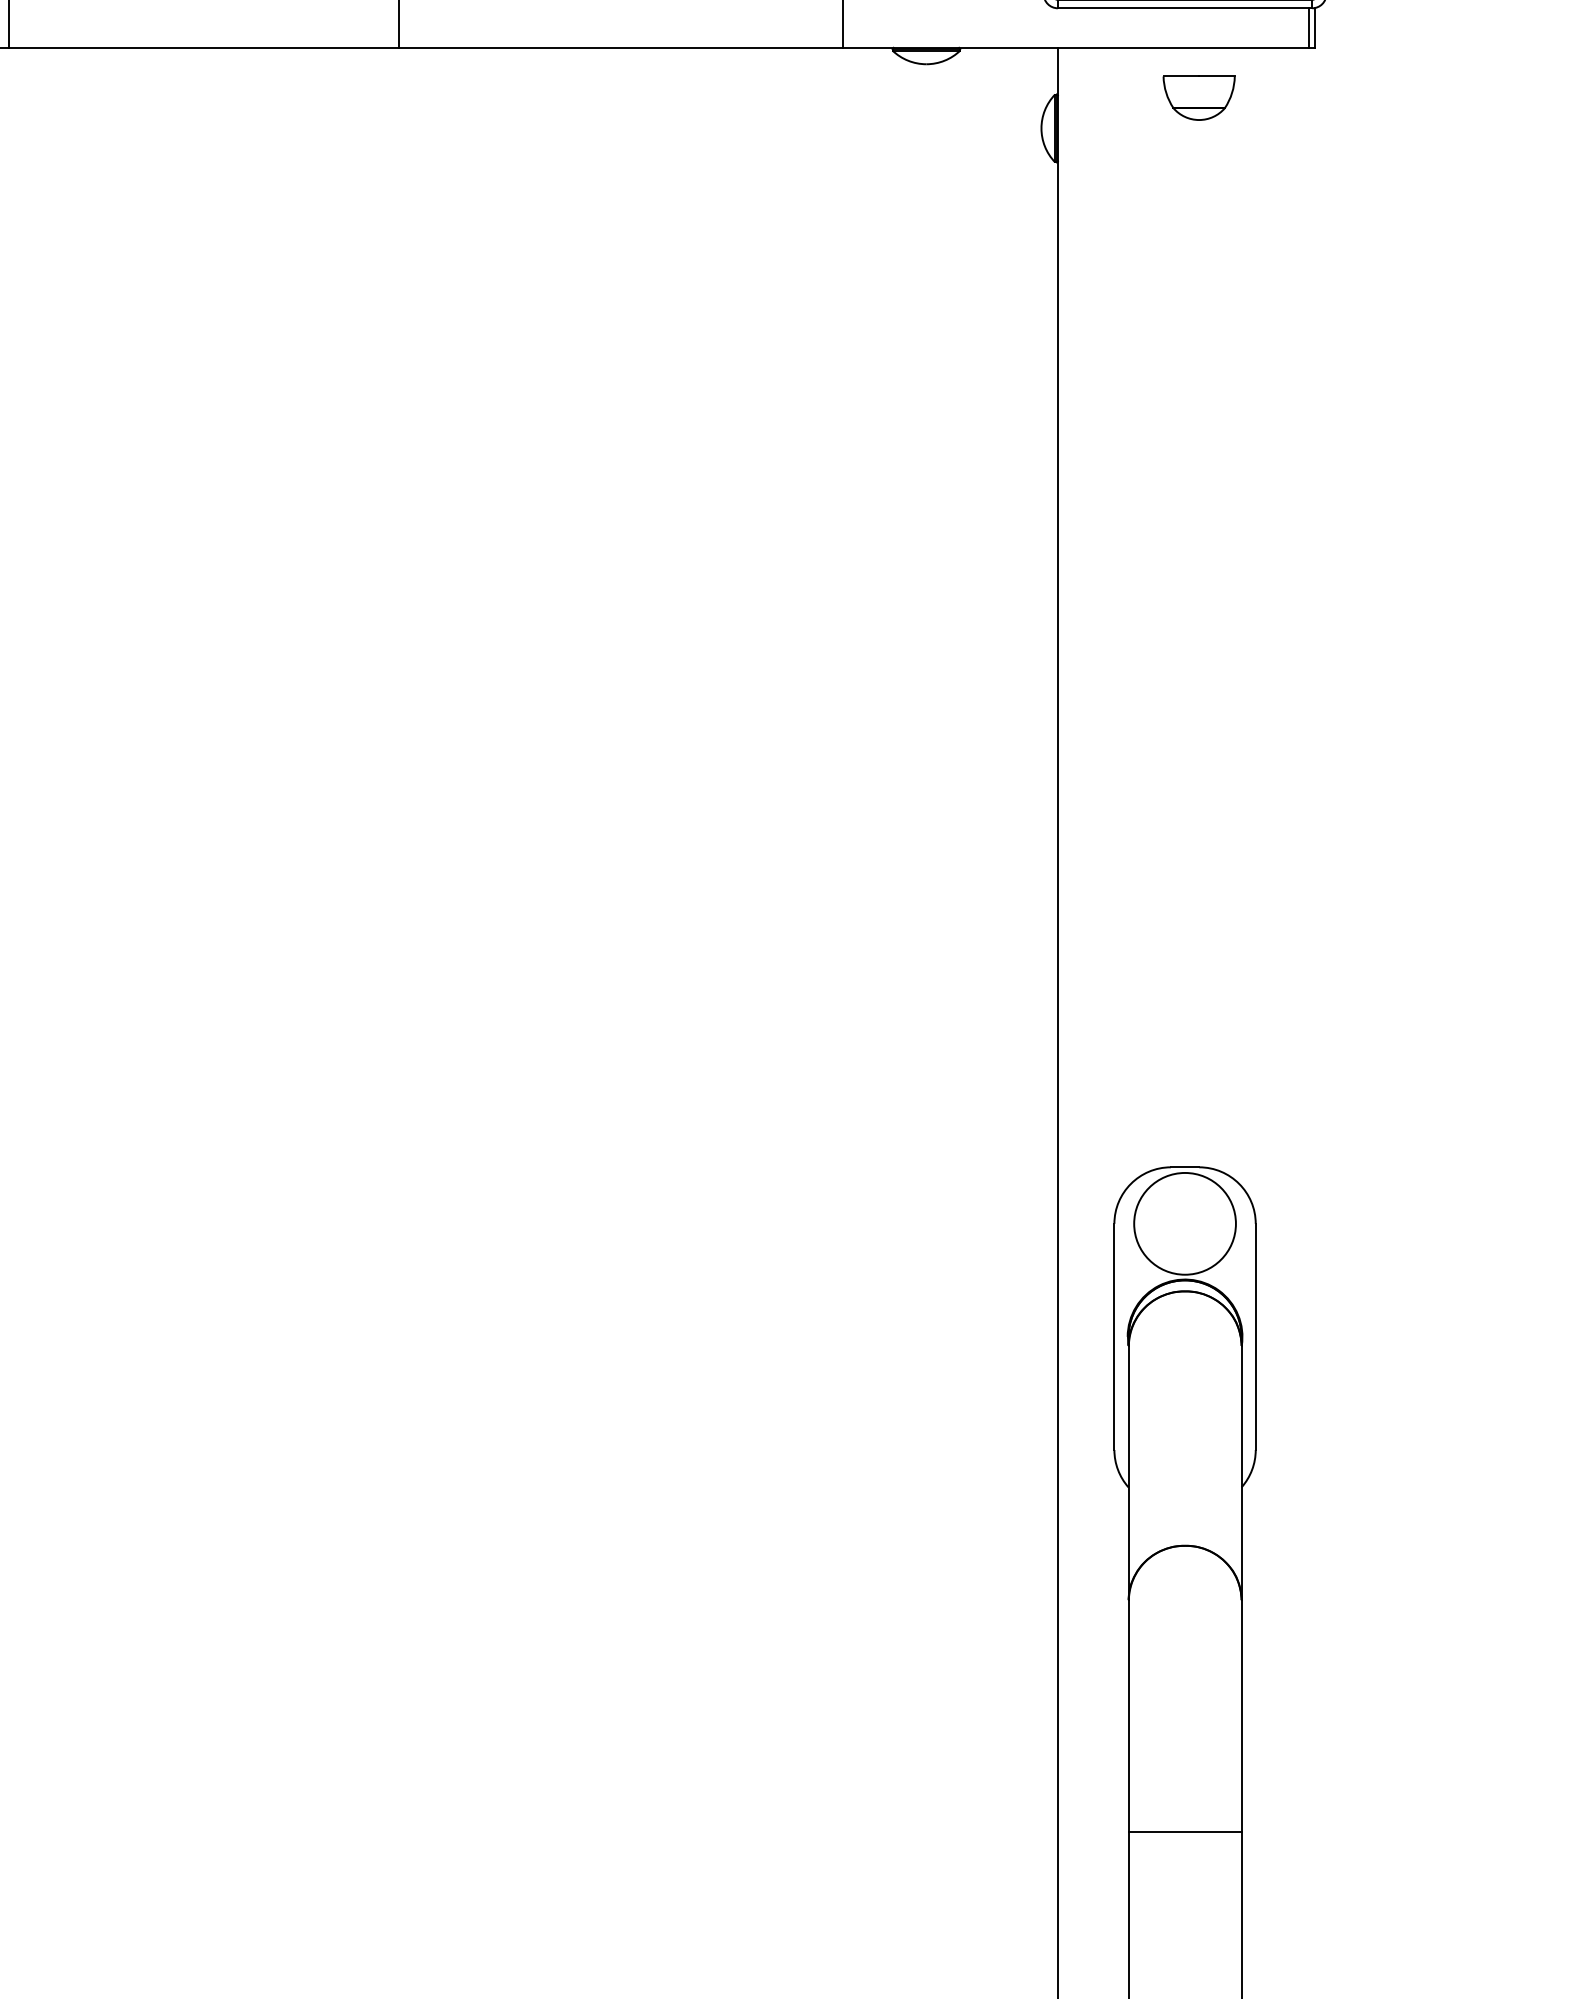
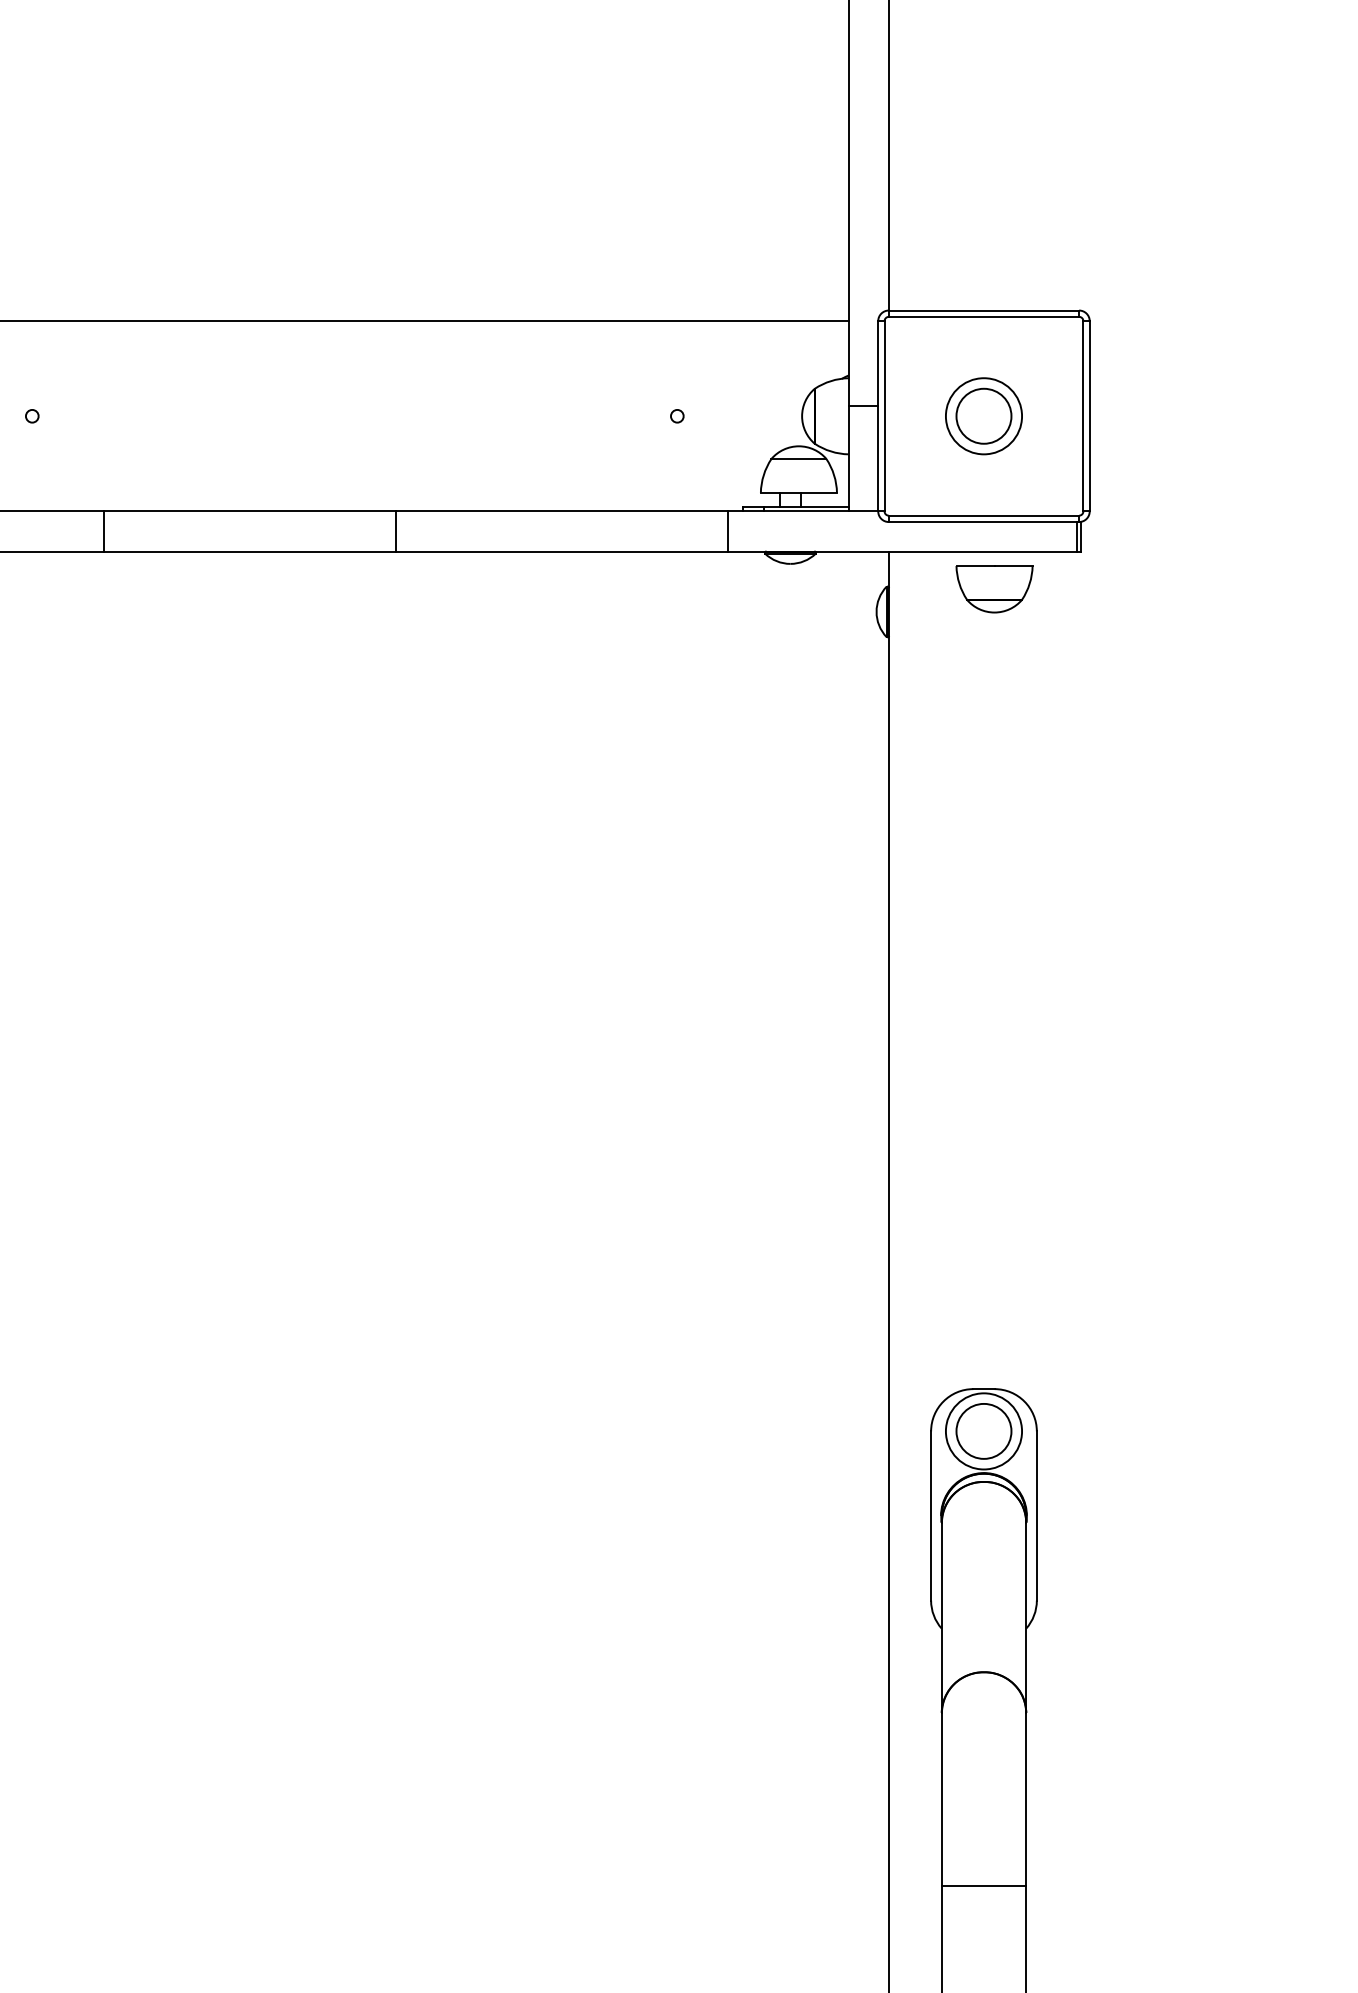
part: (1199, 98) -> (994, 589), size x1.43
circle: (1184, 1223) -> (983, 1431), added

